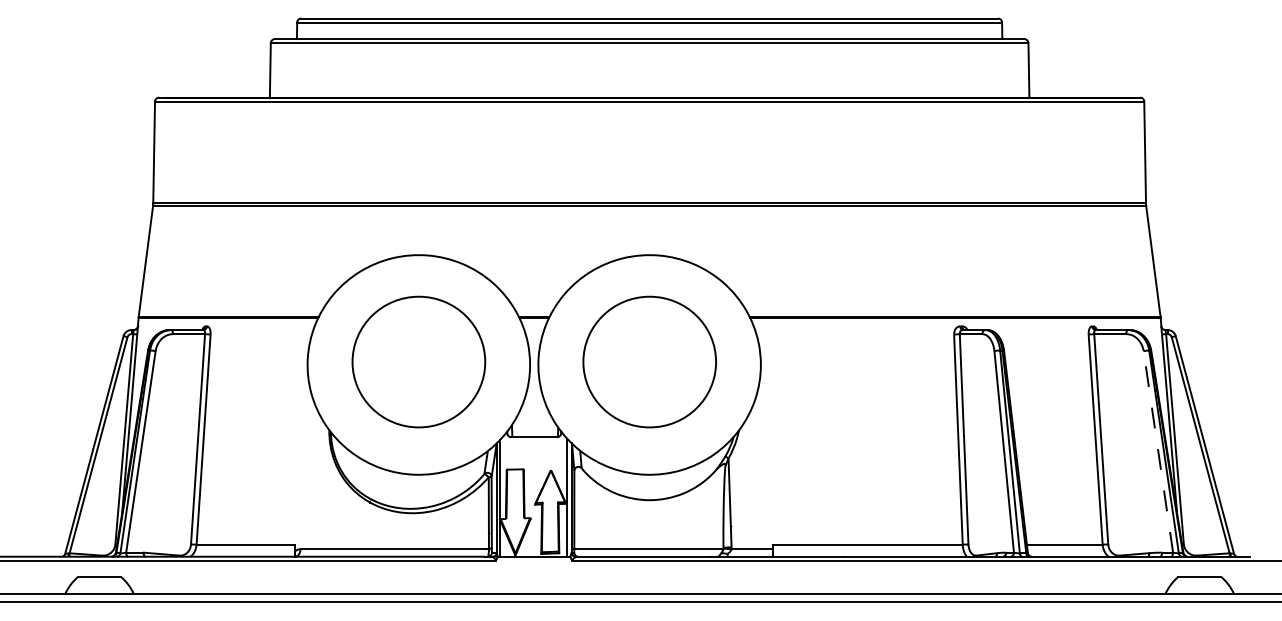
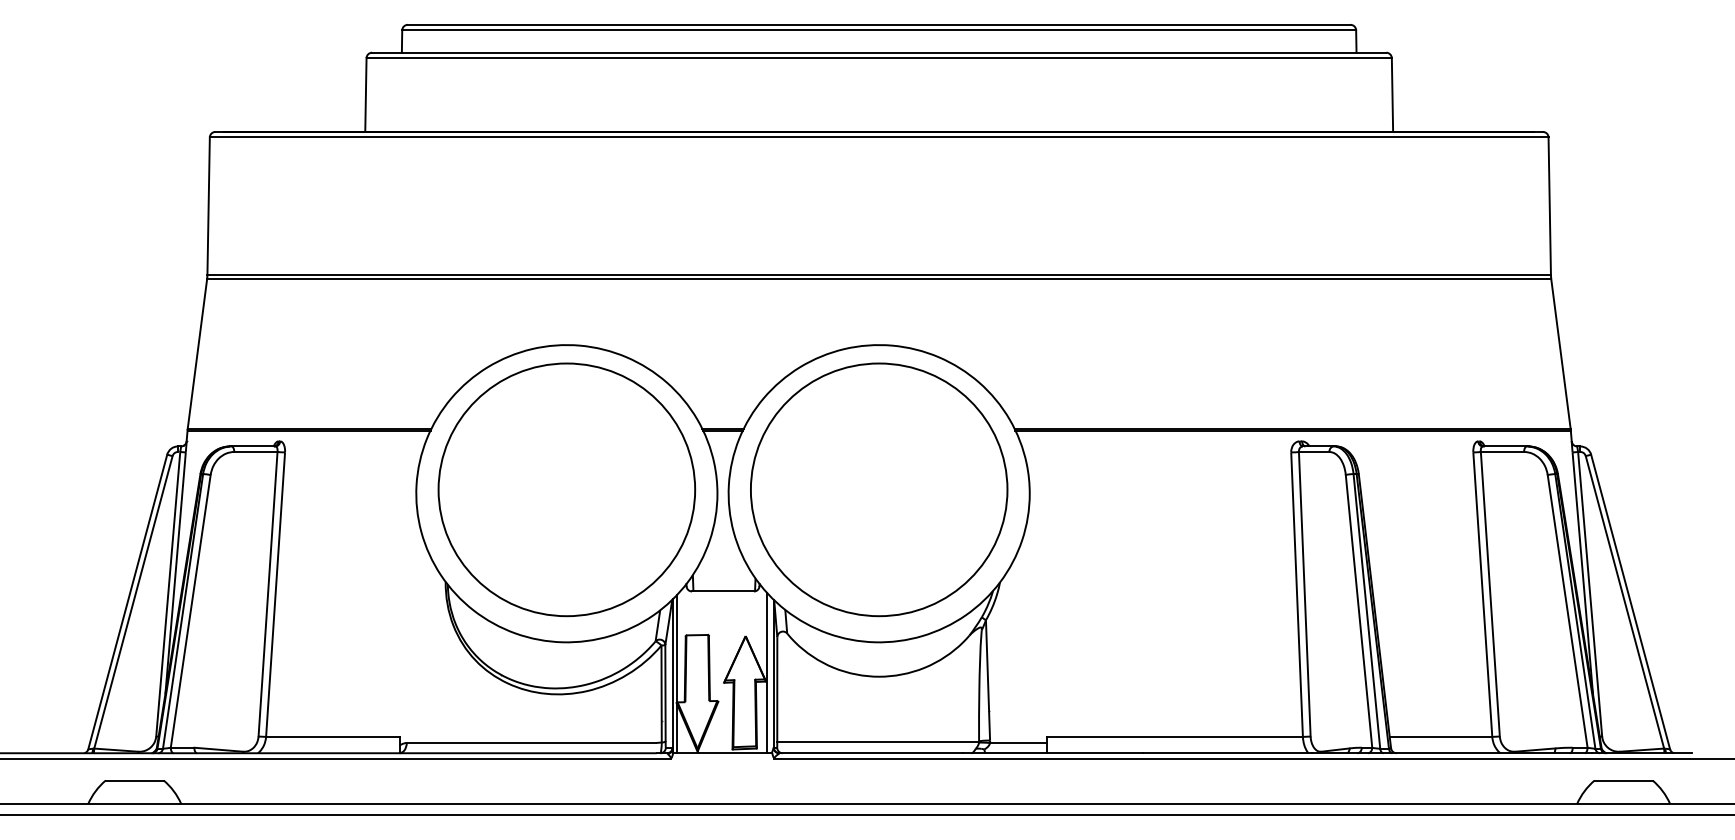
part: (418, 361) -> (566, 489), size x1.43
part: (649, 361) -> (879, 489), size x1.43
line: (1158, 451) -> (1567, 610), dashed -> solid

